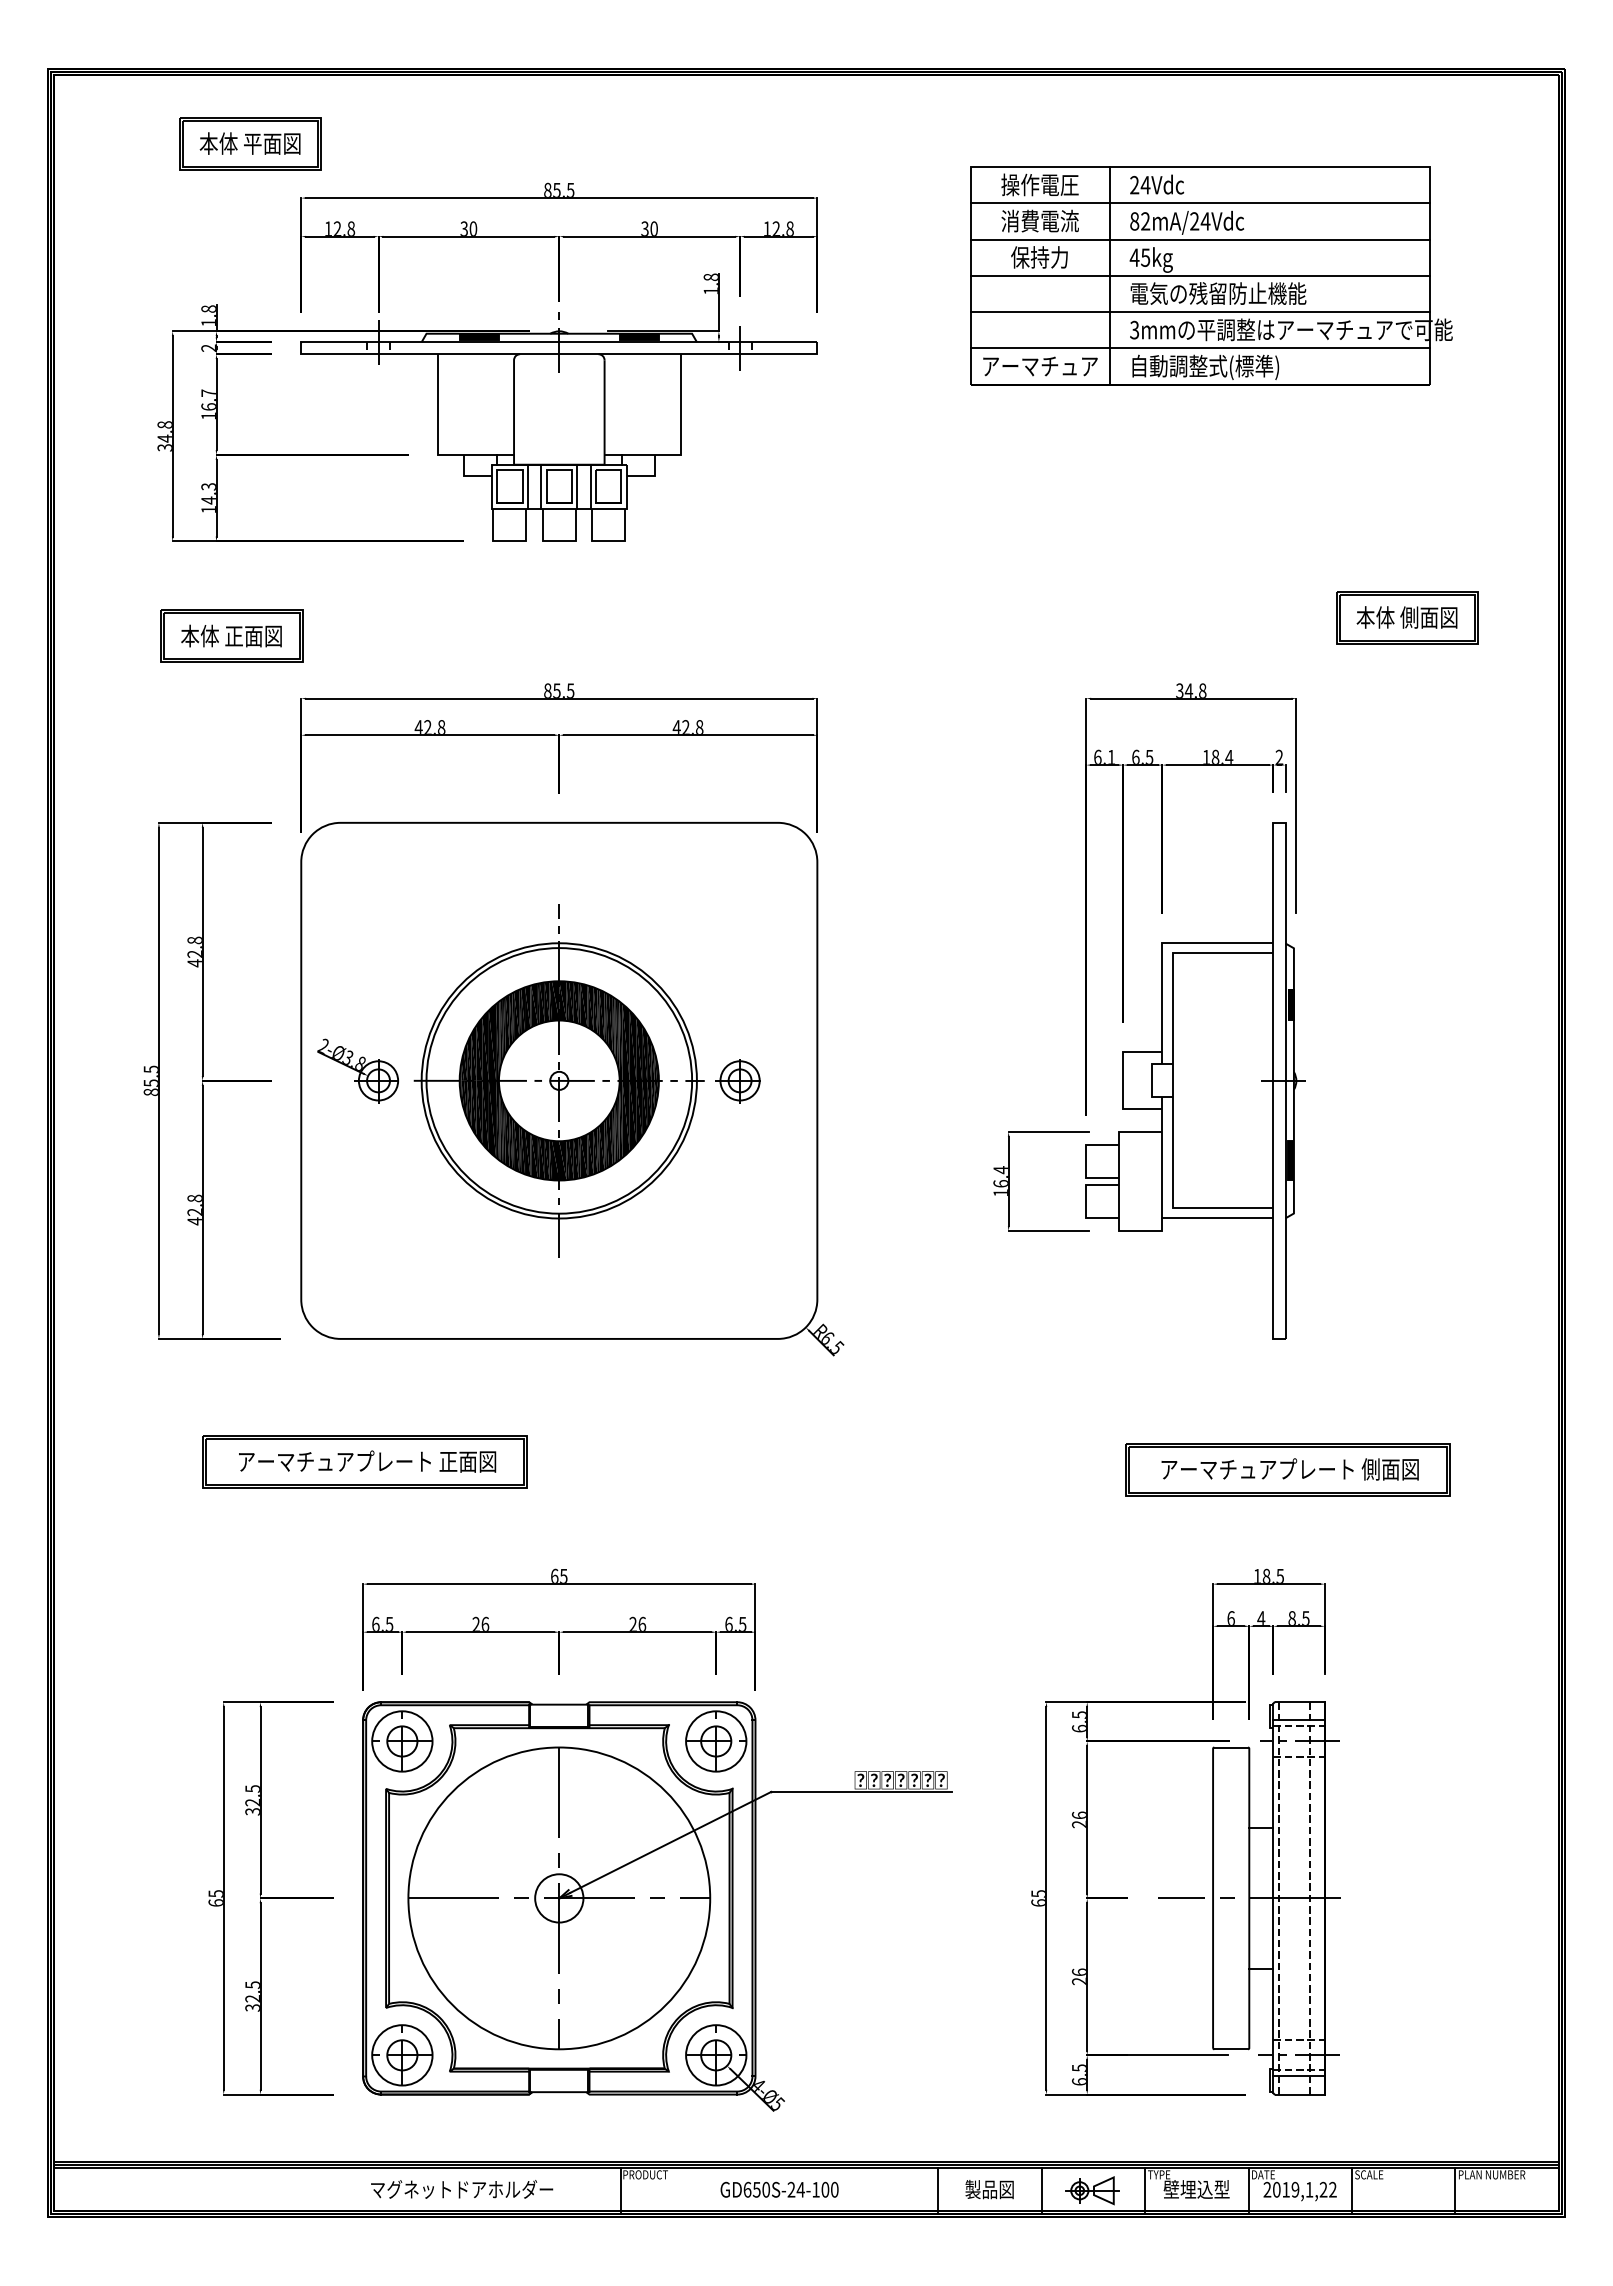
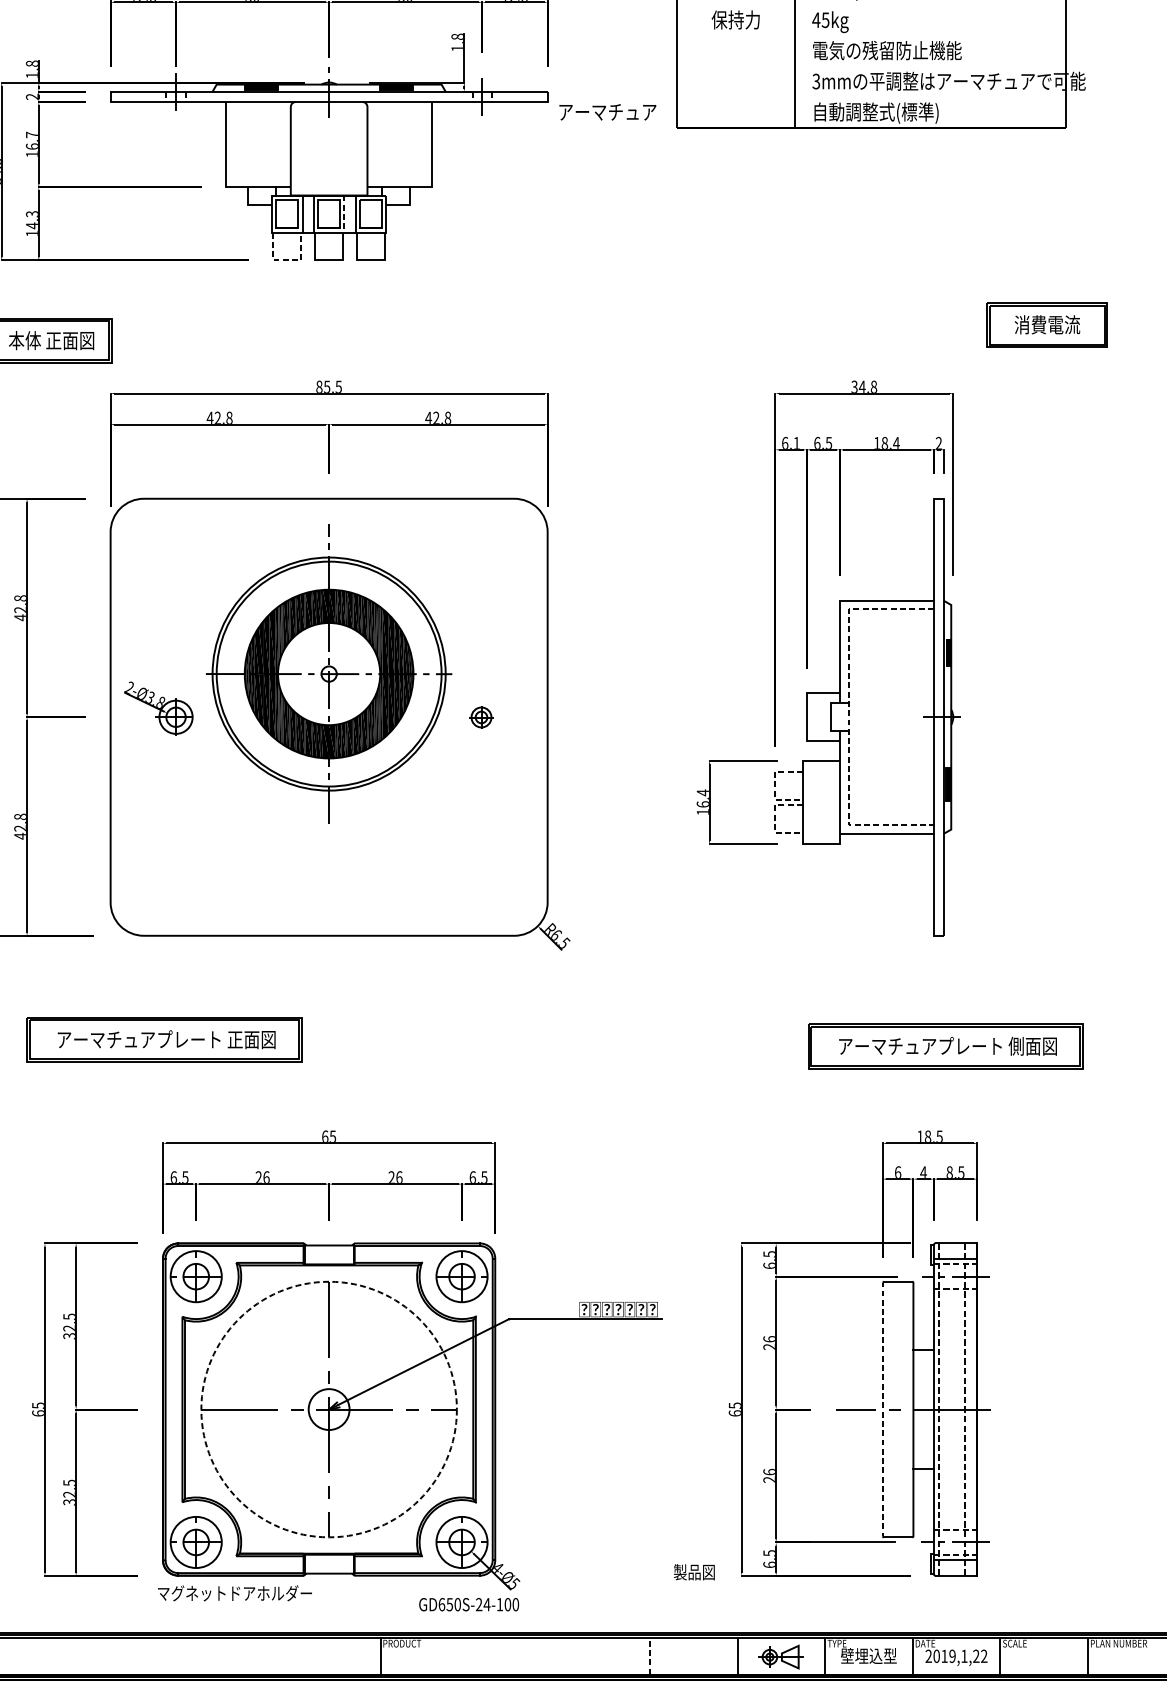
line: (1199, 239) -> (871, 4), removed
line: (1199, 275) -> (871, 35), removed
line: (1199, 312) -> (871, 66), removed
line: (1199, 348) -> (871, 97), removed
text: (1040, 366) -> (607, 112), moved
line: (577, 487) -> (344, 214), solid -> dashed
line: (509, 541) -> (286, 260), solid -> dashed
text: (1406, 617) -> (1046, 324), 本体 側面図 -> 消費電流
part: (558, 1080) -> (328, 673), moved
part: (737, 1081) -> (480, 717), size x0.6
line: (1172, 1081) -> (848, 717), solid -> dashed
line: (1086, 1161) -> (775, 785), solid -> dashed
line: (1086, 1201) -> (775, 819), solid -> dashed
line: (1213, 1890) -> (883, 1402), solid -> dashed
circle: (559, 1898) -> (329, 1409), solid -> dashed
text: (462, 2189) -> (235, 1593), moved
text: (779, 2189) -> (469, 1604), moved
line: (938, 2189) -> (650, 1656), solid -> dashed
text: (989, 2189) -> (694, 1572), moved

